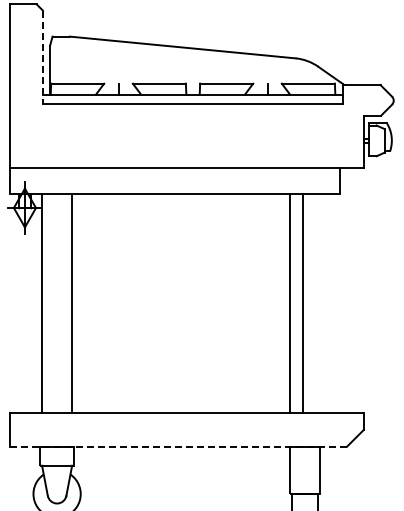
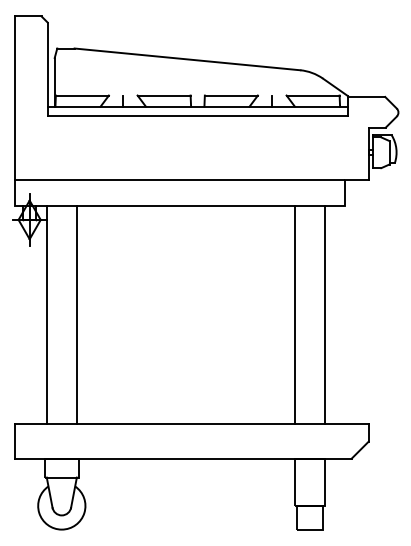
line: (42, 57) -> (47, 69), dashed -> solid
line: (303, 302) -> (325, 314), moved
line: (178, 446) -> (183, 458), dashed -> solid

